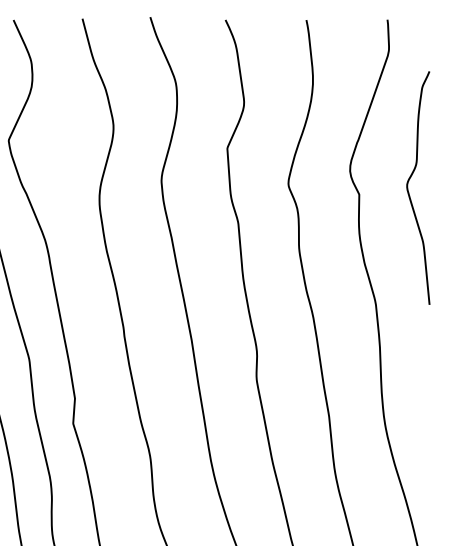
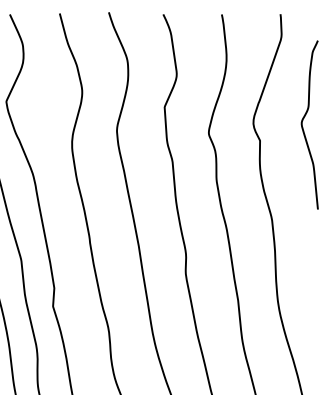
curve: (409, 191) -> (303, 127), moved

